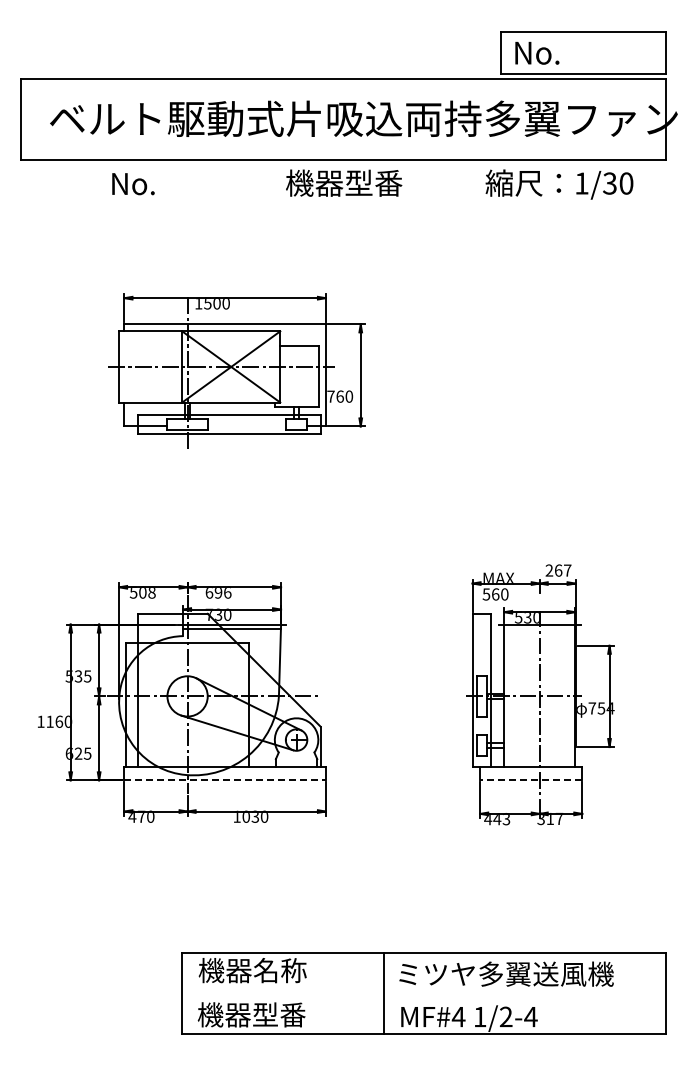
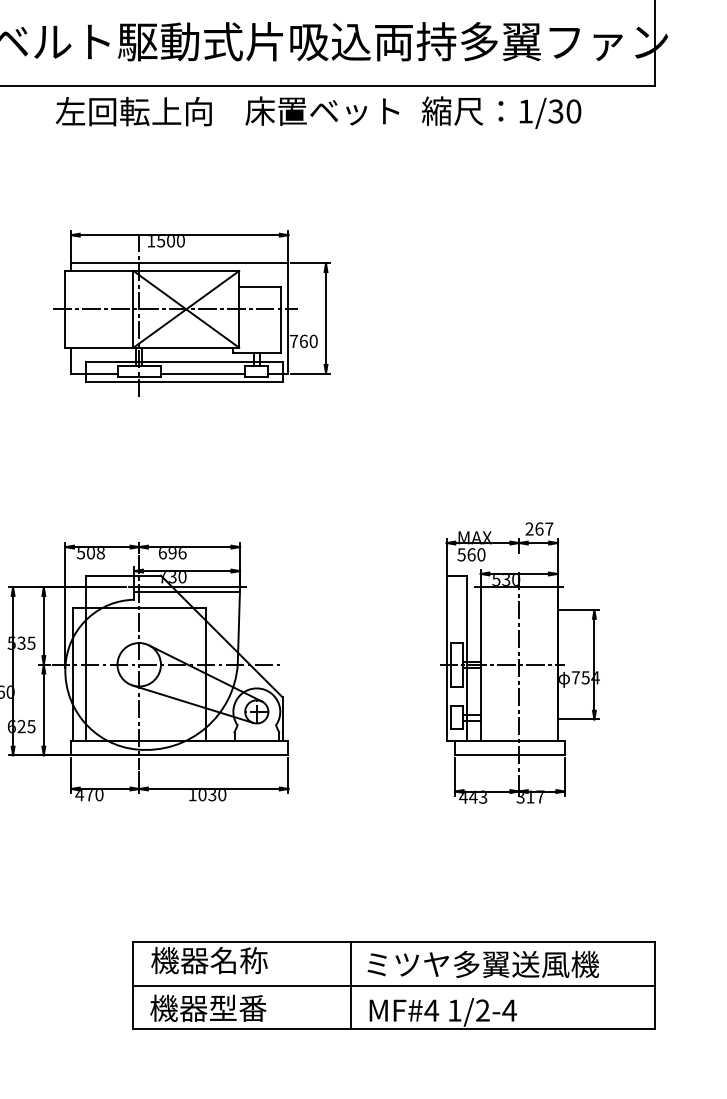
text: (357, 182) -> (322, 110), 機器型番 -> 床置ベット
text: (182, 183) -> (133, 111), No. -> 左回転上向
text: (559, 184) -> (501, 112), moved
line: (246, 426) -> (202, 373), added
line: (225, 780) -> (180, 755), dashed -> solid
line: (530, 780) -> (509, 755), dashed -> solid
line: (423, 993) -> (393, 985), added

